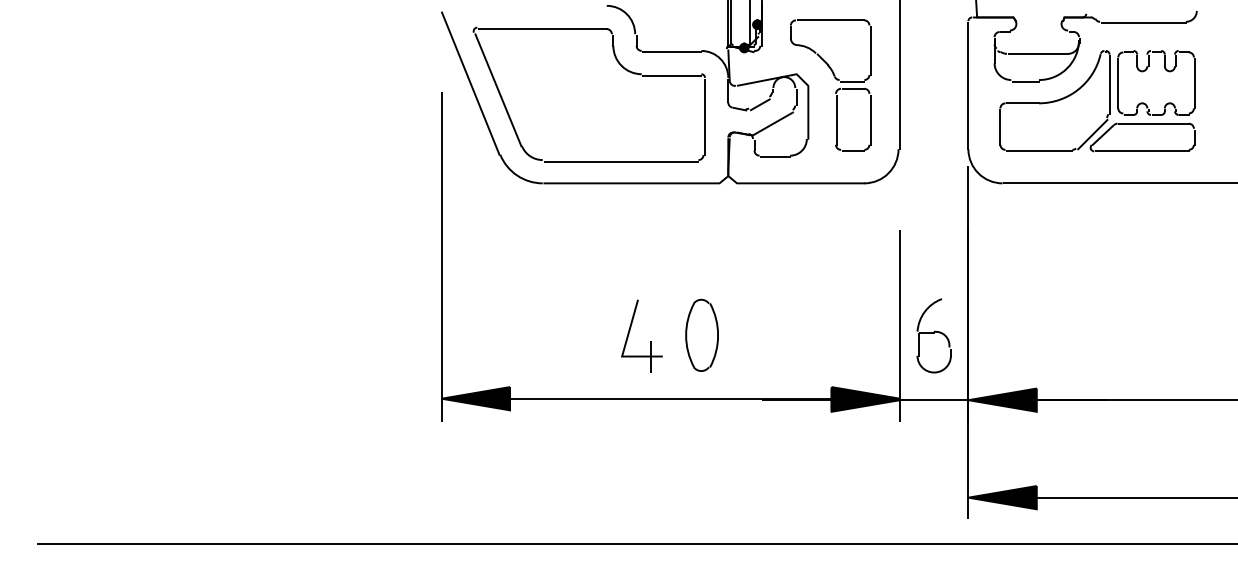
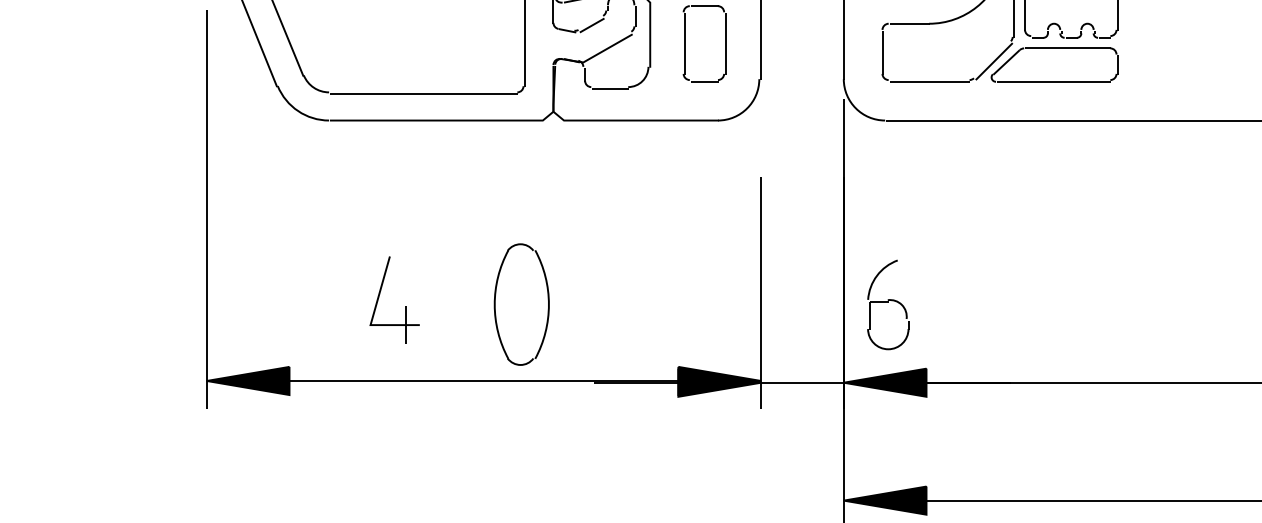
part: (701, 334) -> (521, 303), size x1.4
part: (933, 335) -> (887, 304), moved
part: (650, 341) -> (404, 306), moved

